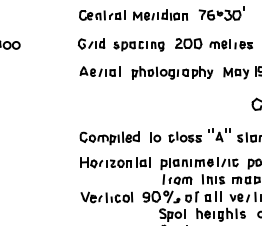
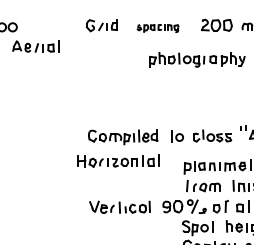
part: (138, 46) -> (157, 28), size x0.7
part: (99, 71) -> (35, 46), moved
part: (115, 162) -> (118, 161), moved

